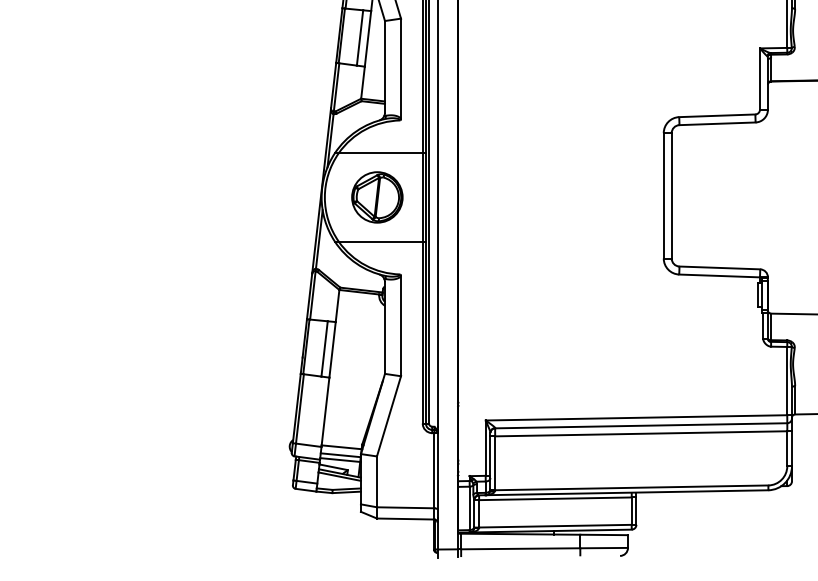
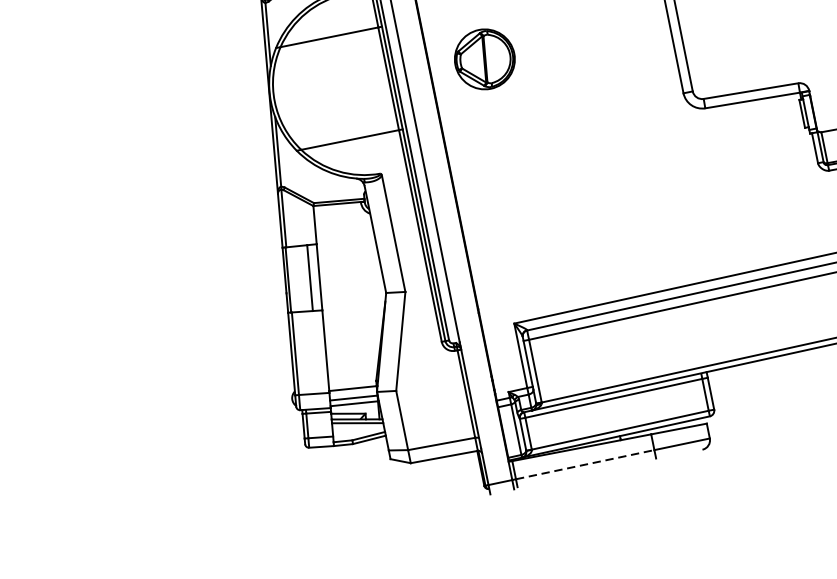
part: (377, 197) -> (485, 59), moved
line: (520, 548) -> (584, 464), solid -> dashed

